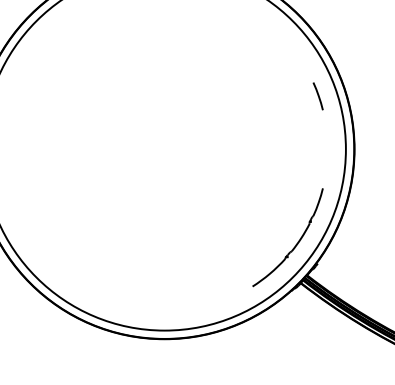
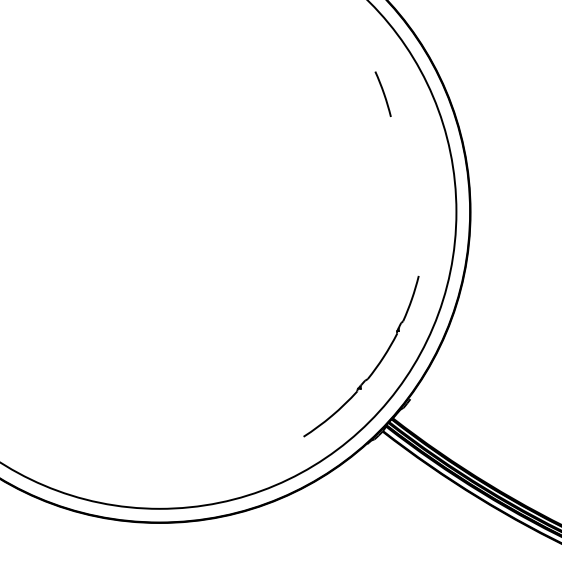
line: (317, 95) -> (382, 92), moved

